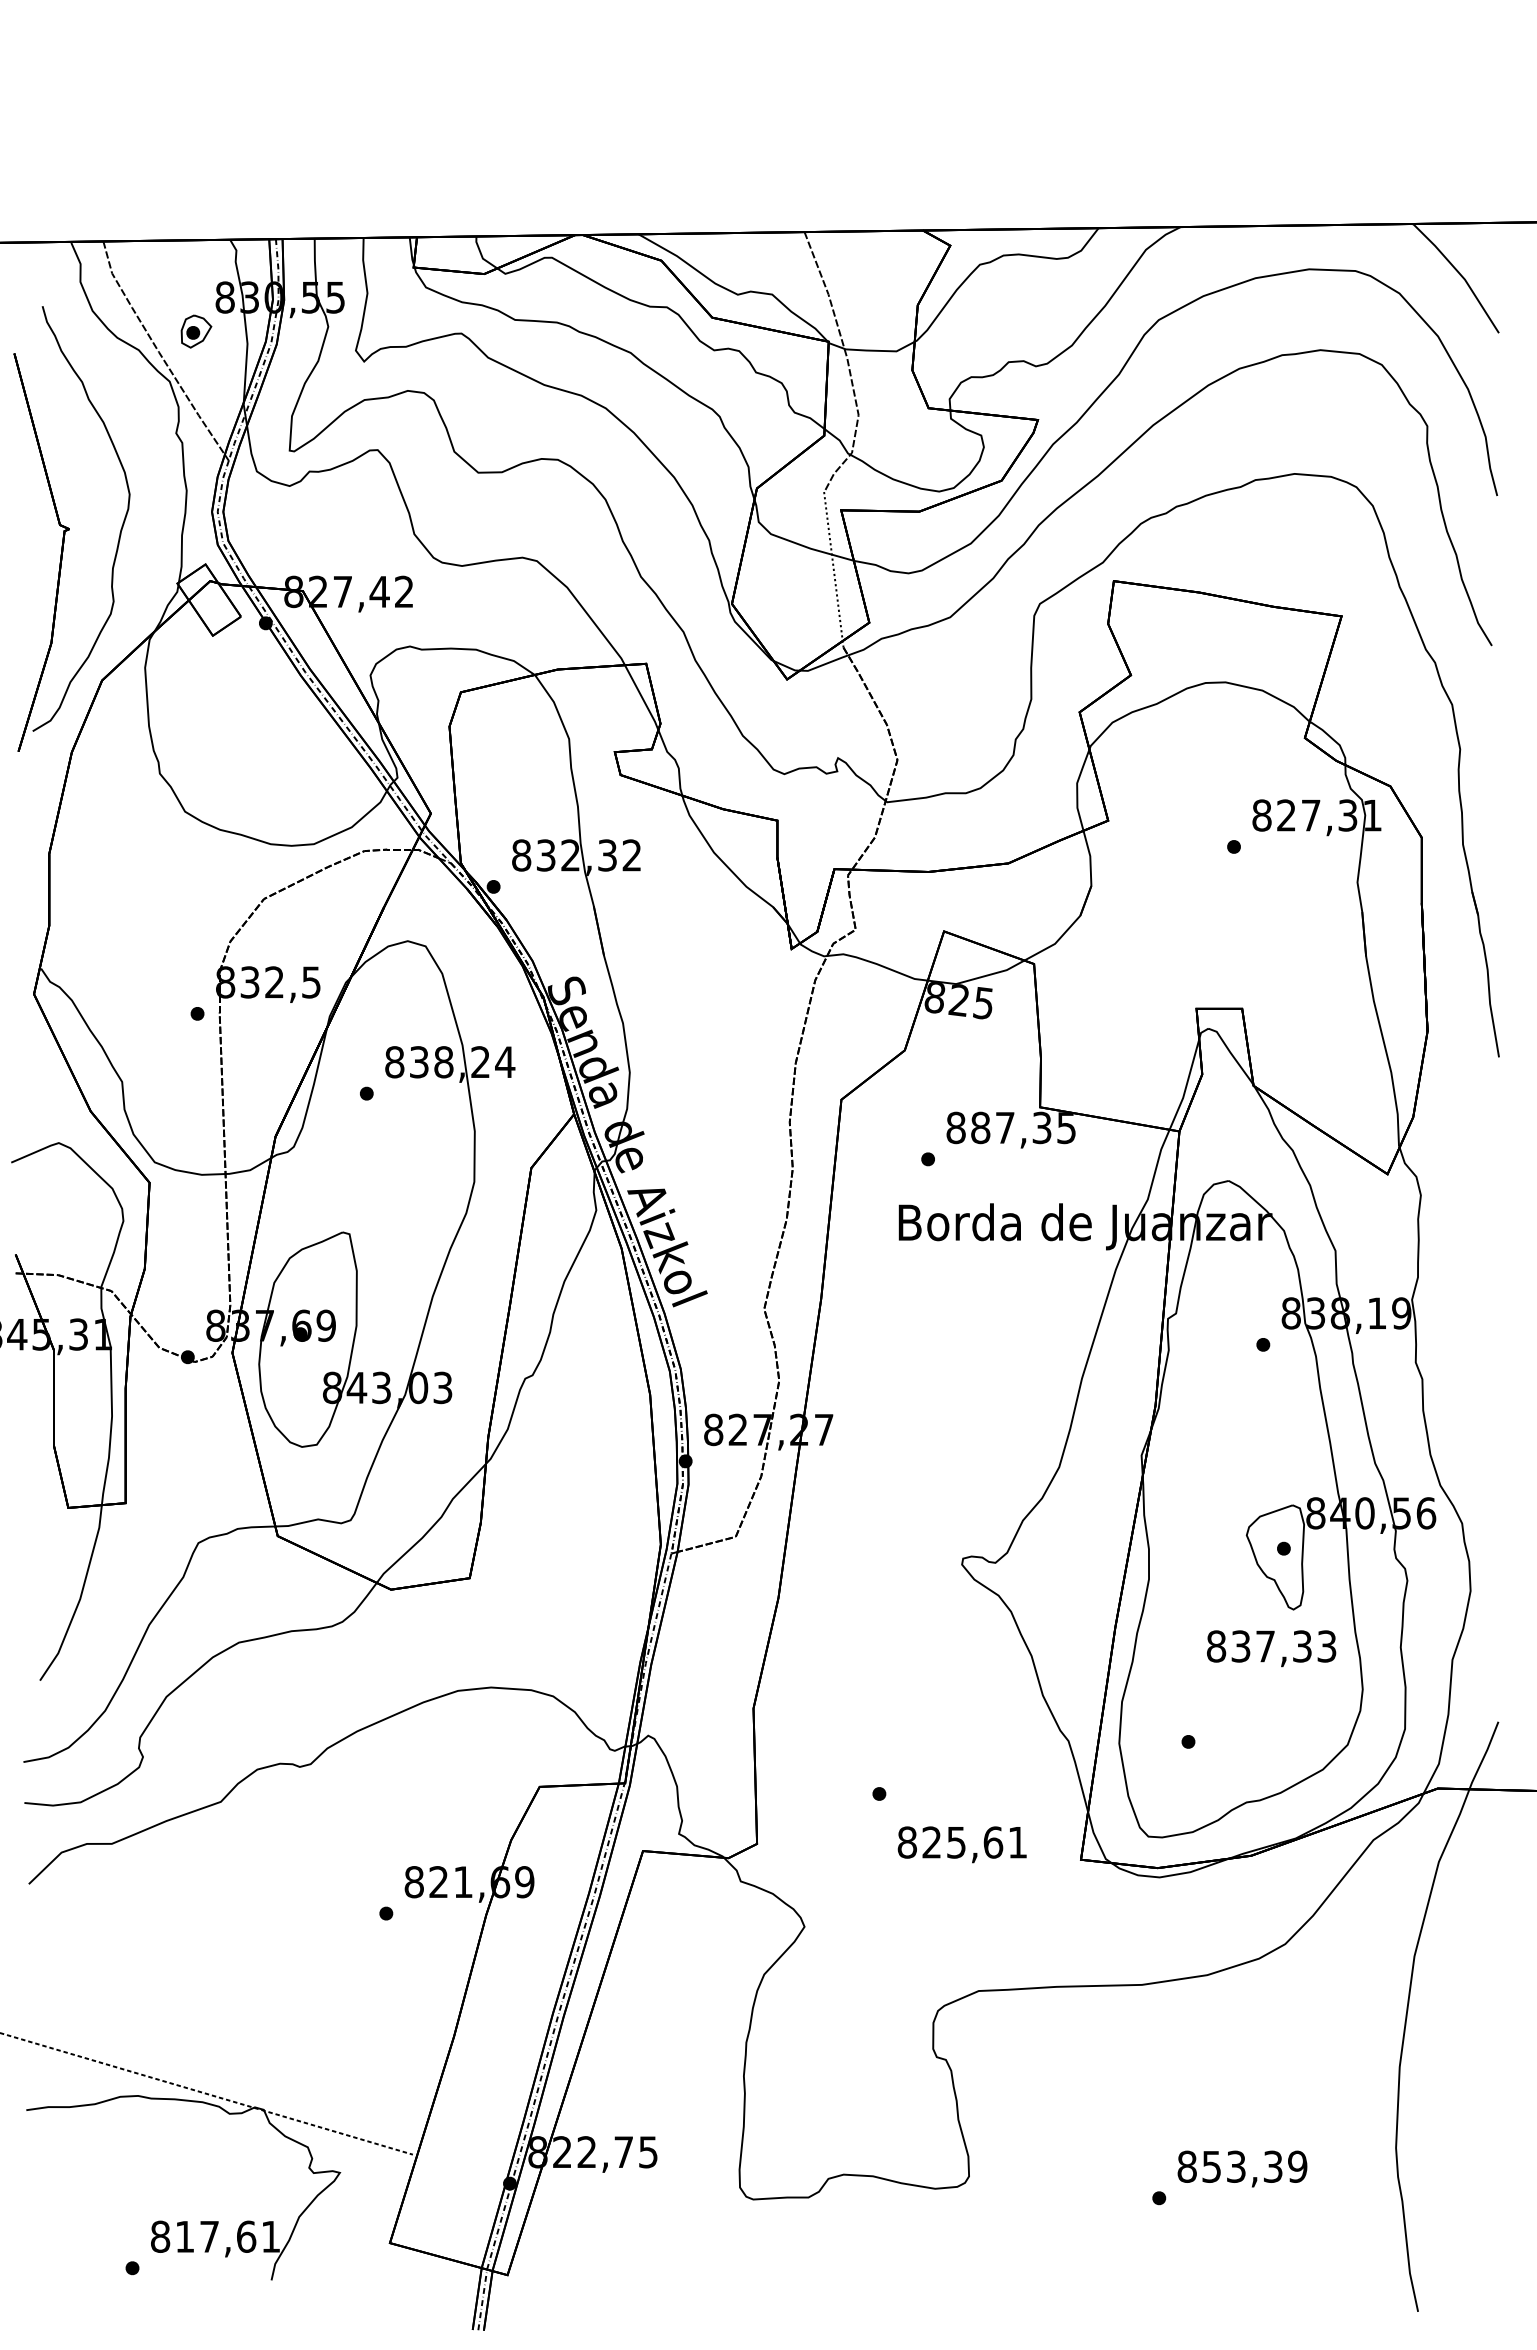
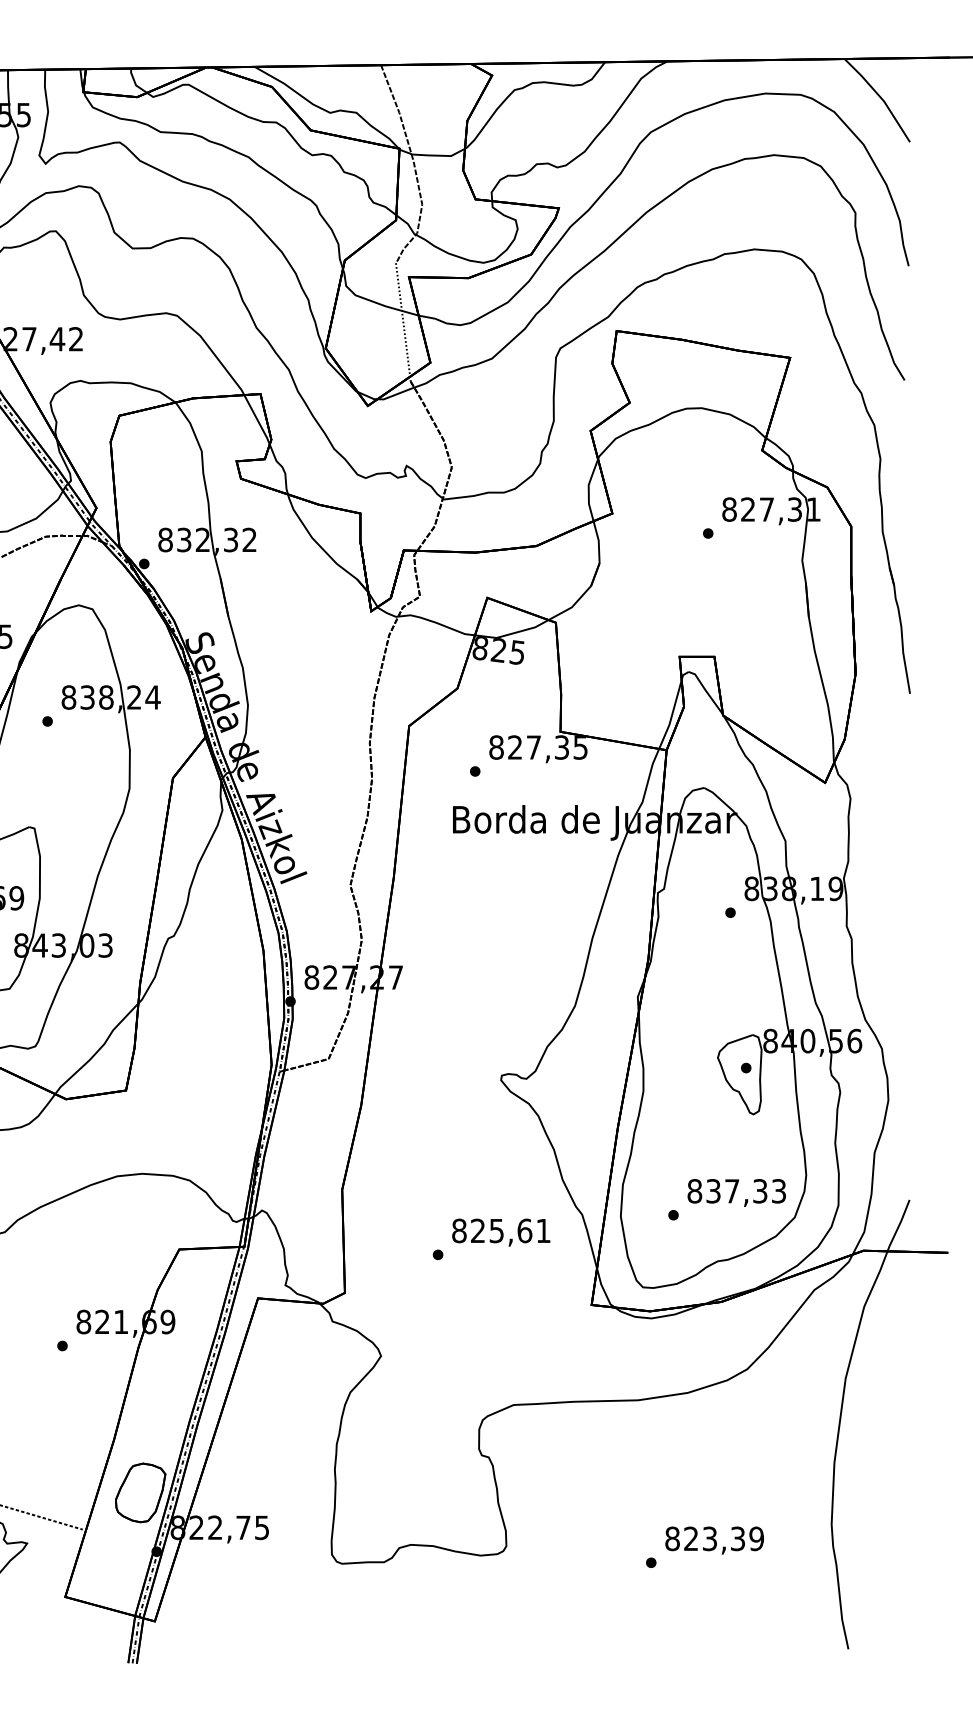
text: (980, 1127) -> (515, 747), 887,35 -> 827,35
text: (1271, 1648) -> (736, 1192), moved
text: (961, 1844) -> (500, 1232), moved
part: (488, 2106) -> (140, 1492), added
text: (1211, 2166) -> (691, 1538), 853,39 -> 823,39

